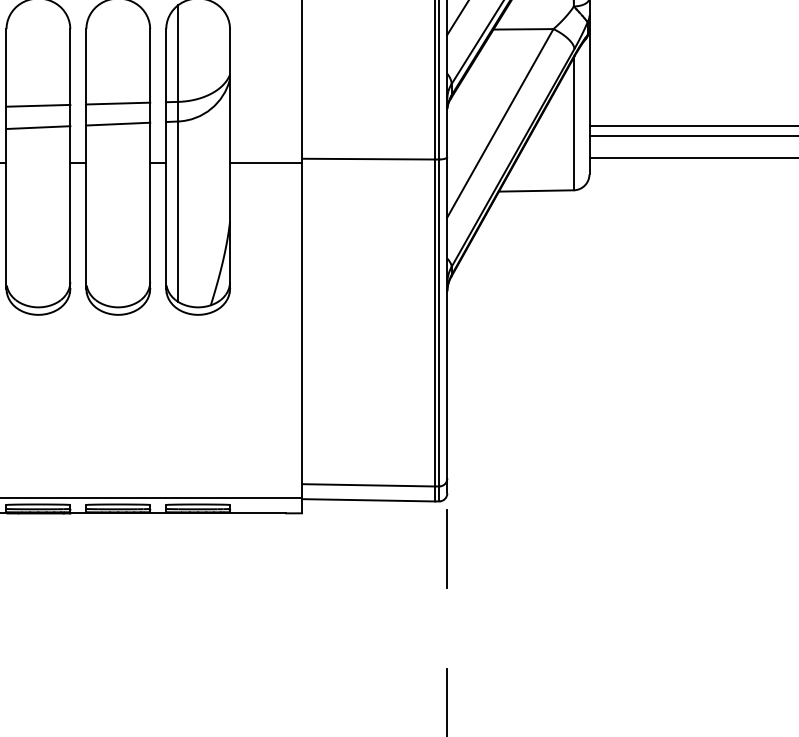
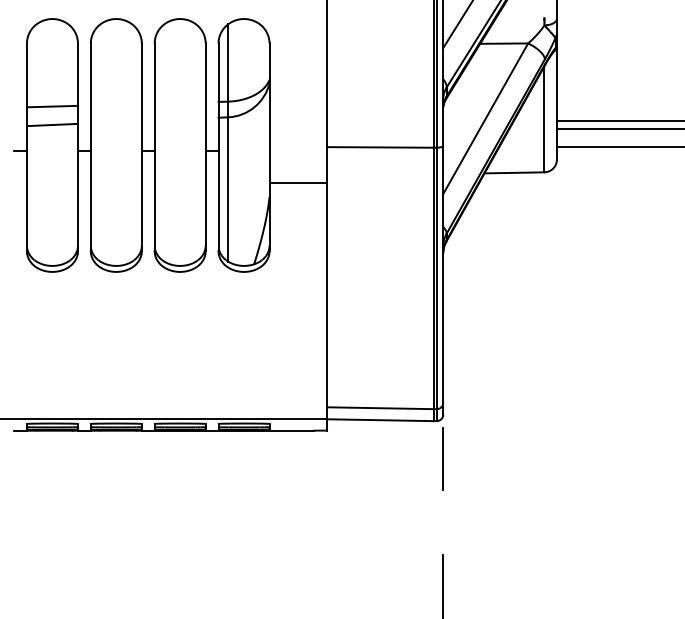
line: (117, 102) -> (179, 102), removed
line: (37, 105) -> (115, 104), removed
line: (117, 124) -> (179, 119), removed
line: (37, 127) -> (115, 122), removed
line: (266, 162) -> (298, 182), moved

